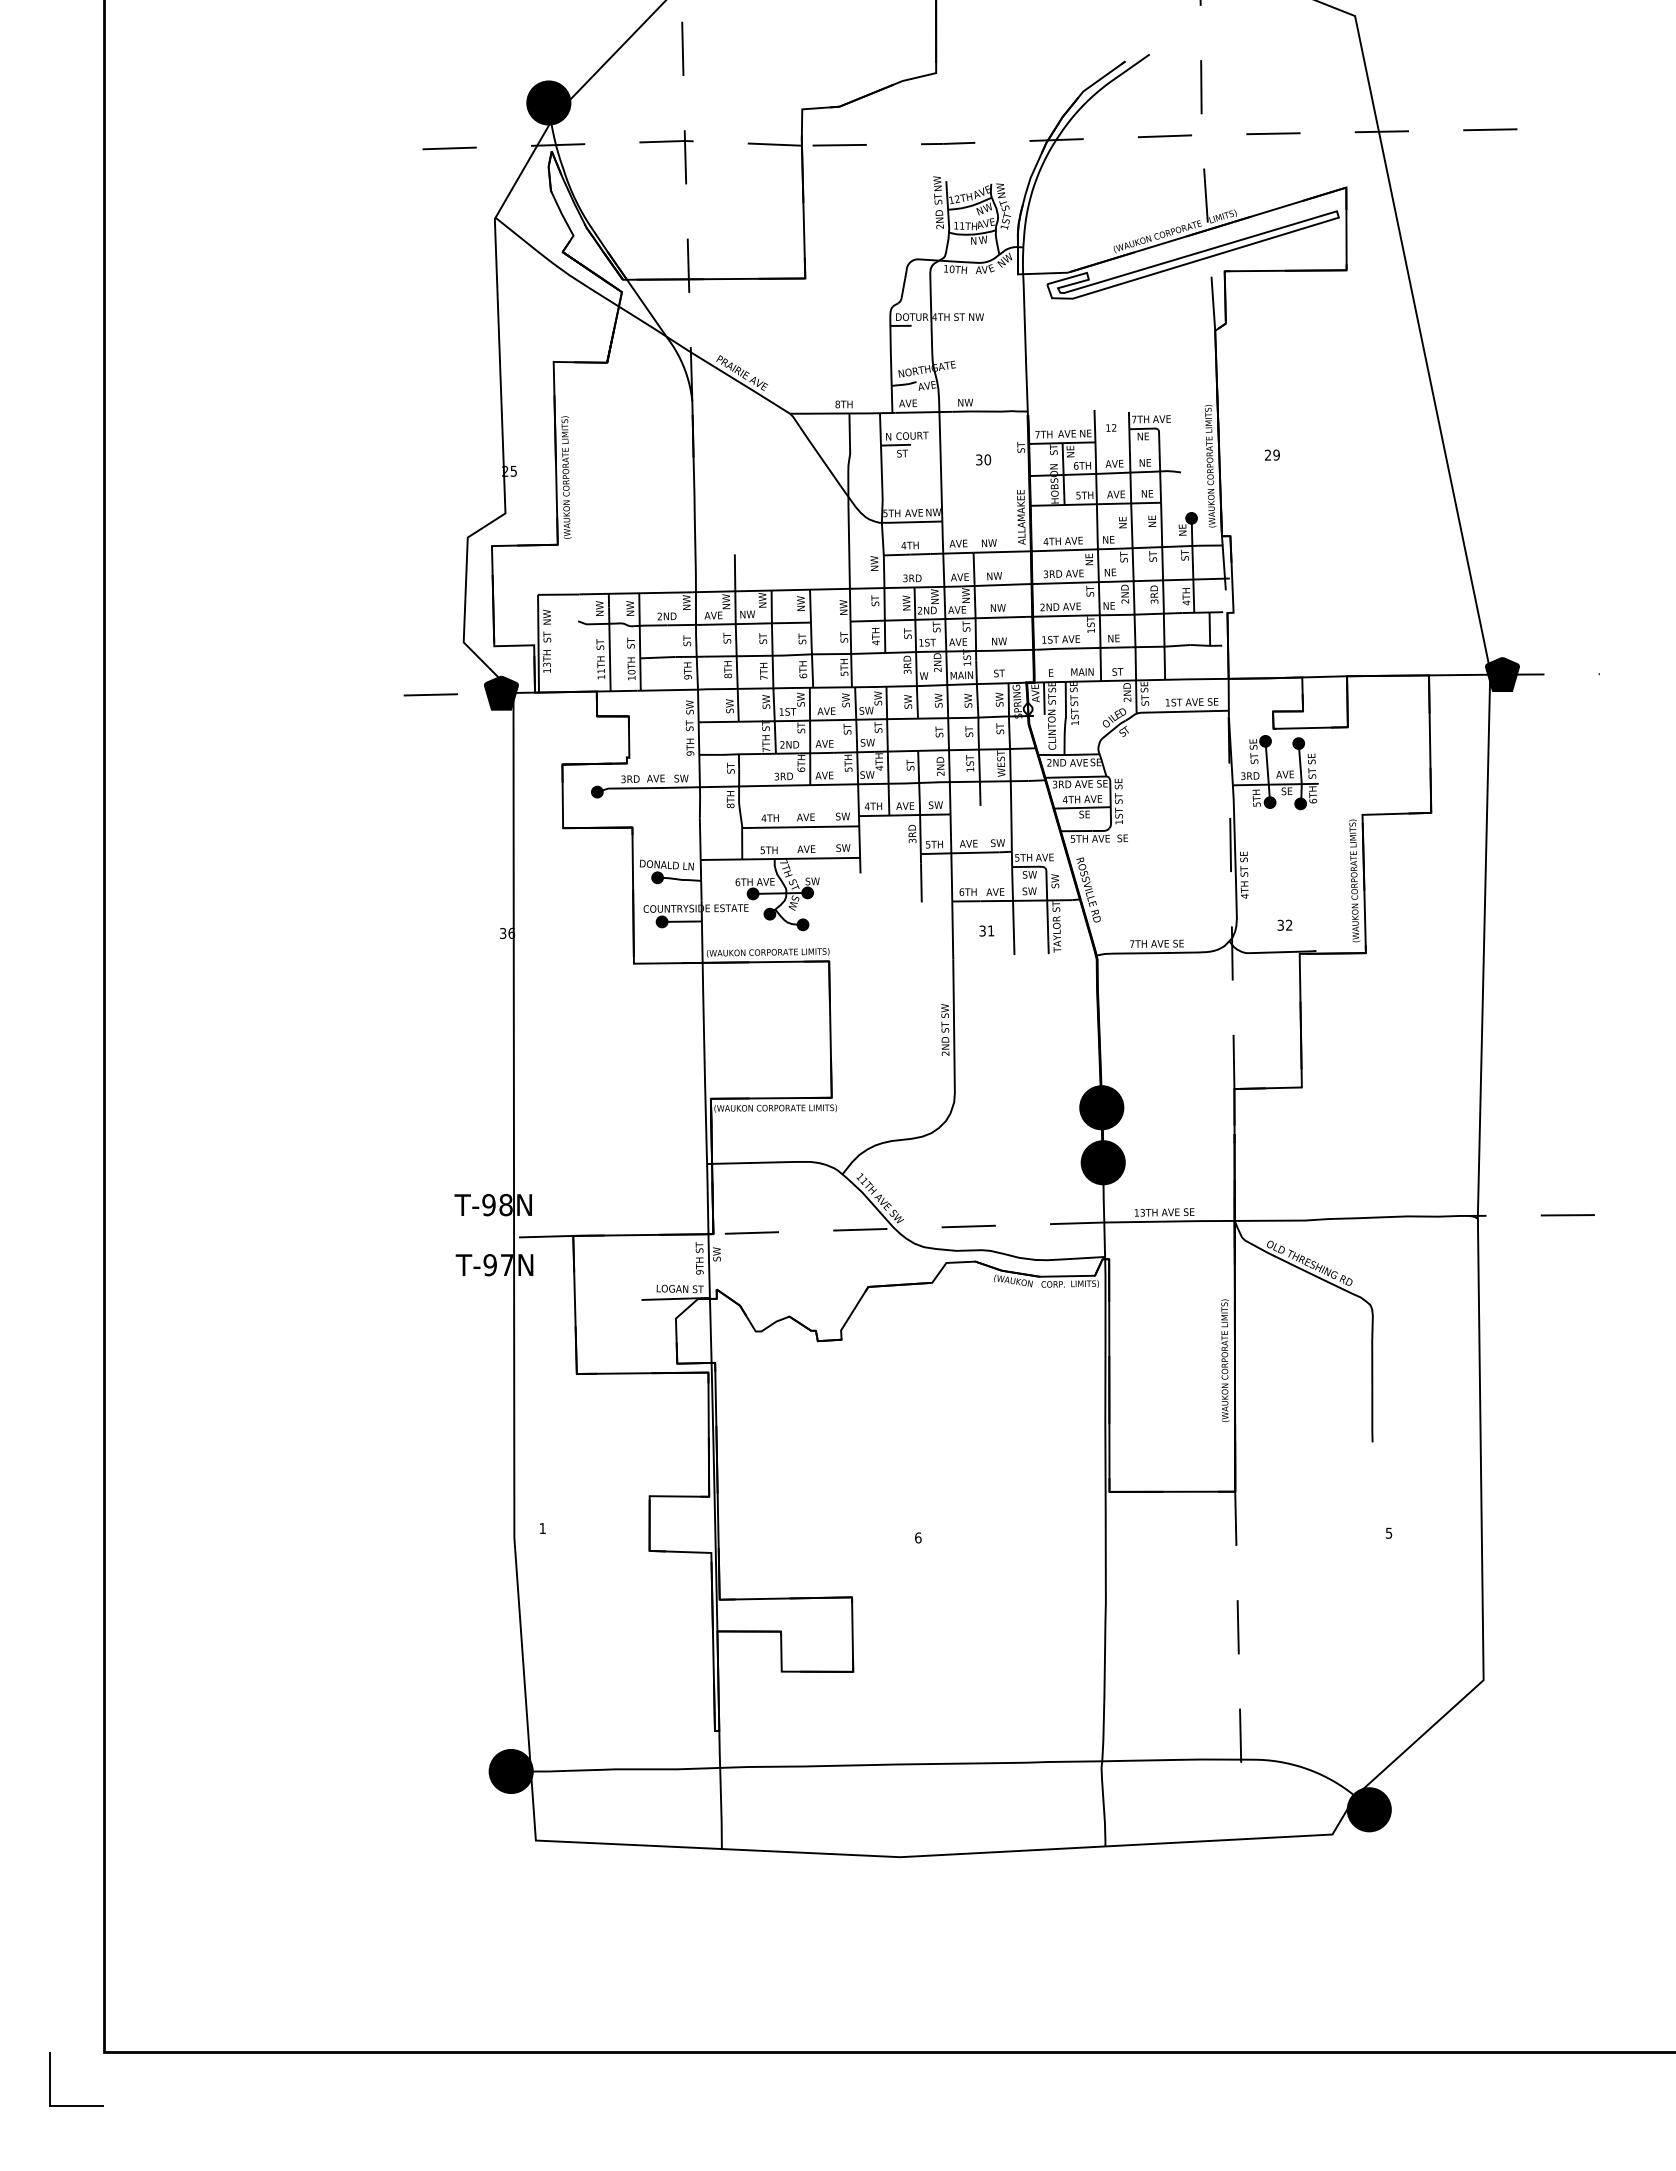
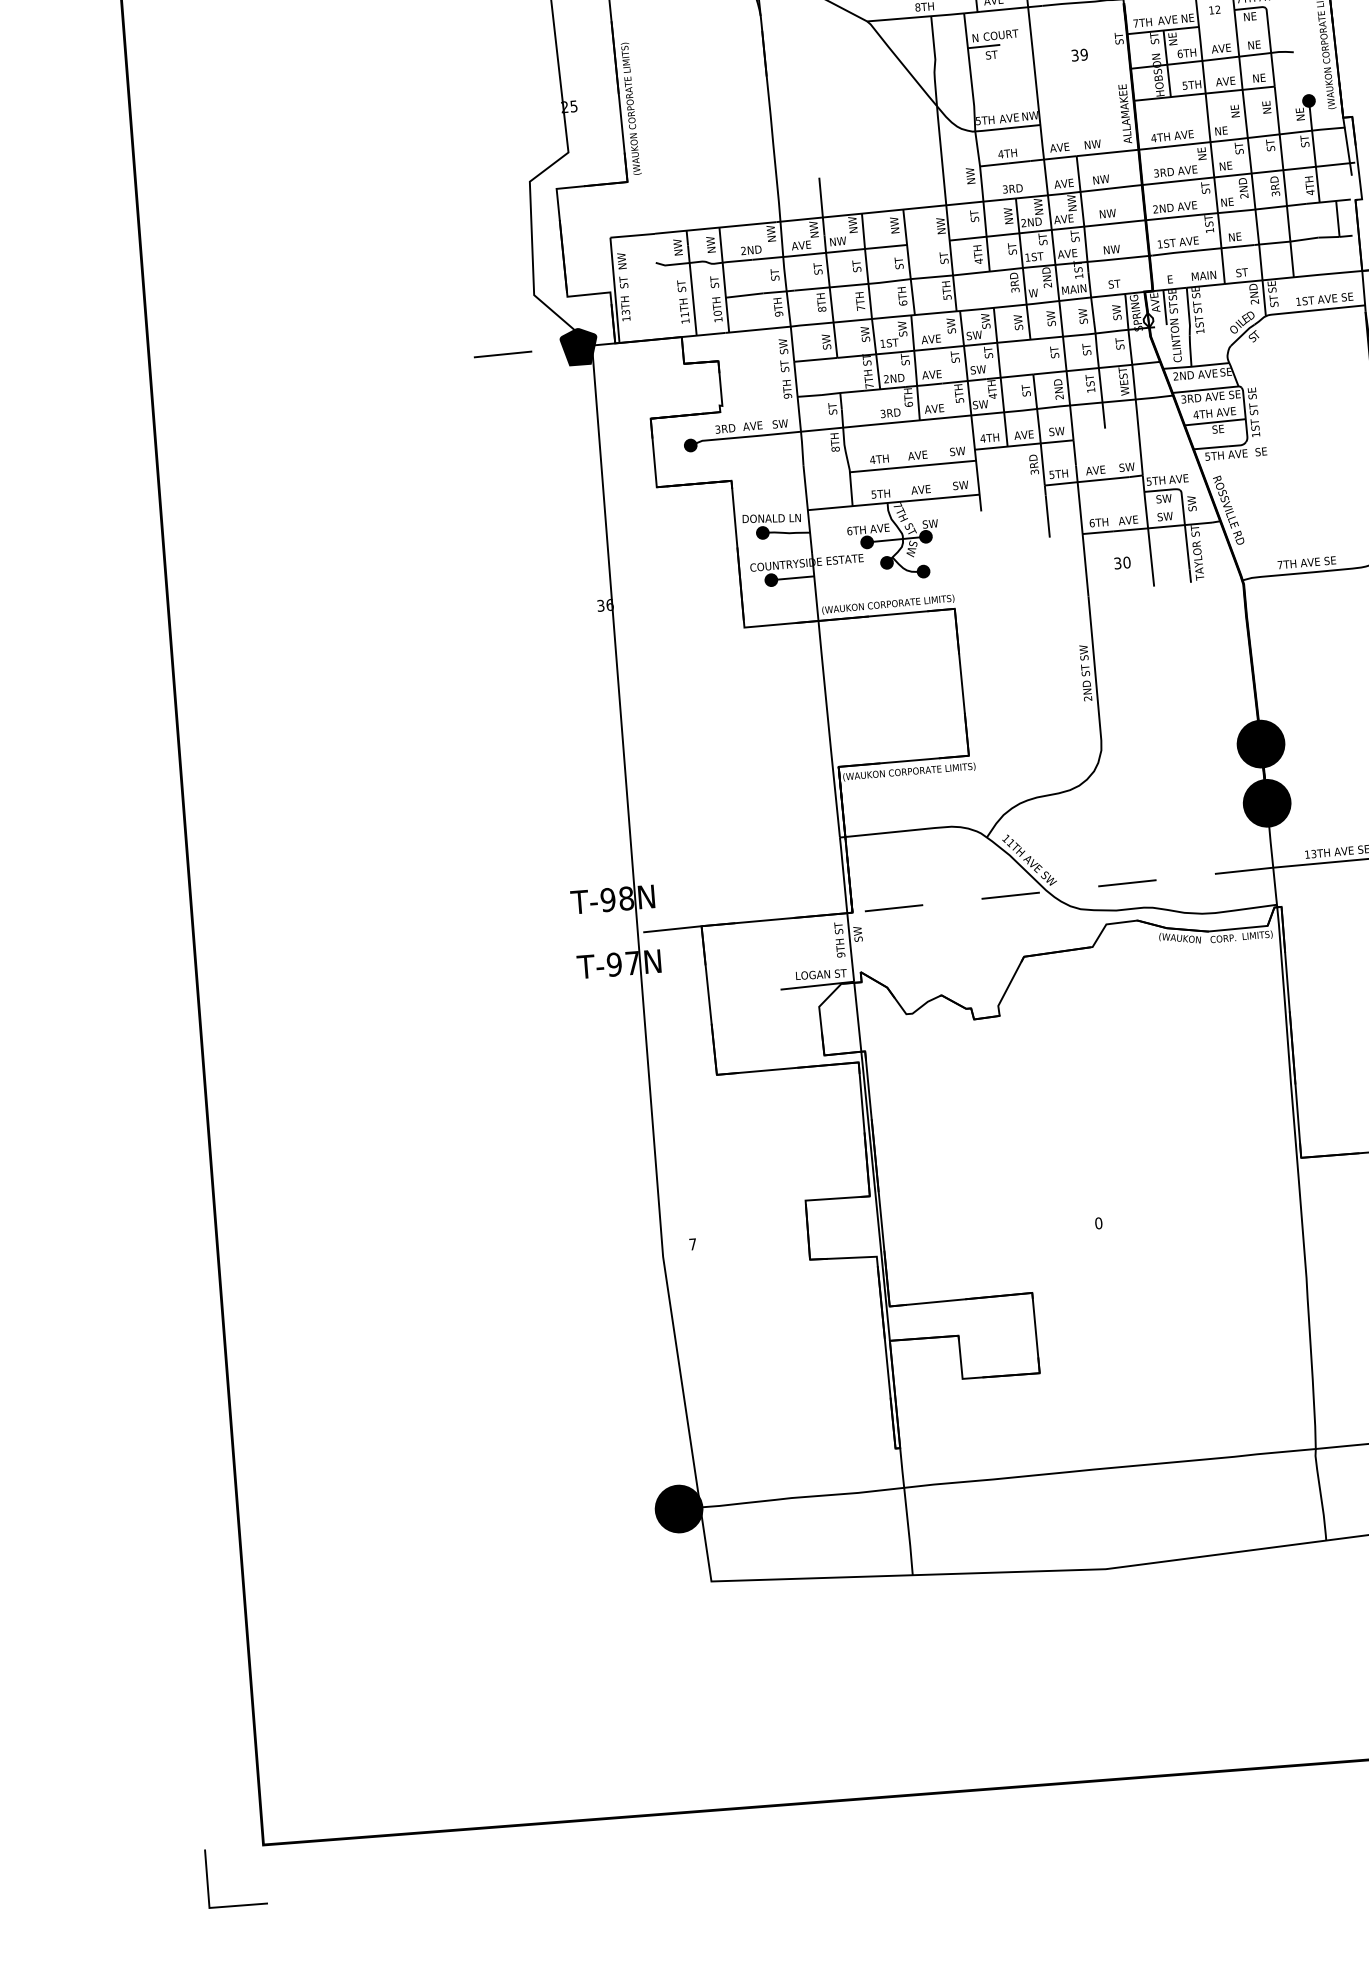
text: (987, 459) -> (1083, 54), 30 -> 39
text: (990, 930) -> (1126, 562), 31 -> 30
text: (542, 1528) -> (692, 1244), 1 -> 7
text: (918, 1537) -> (1098, 1222), 6 -> 0

